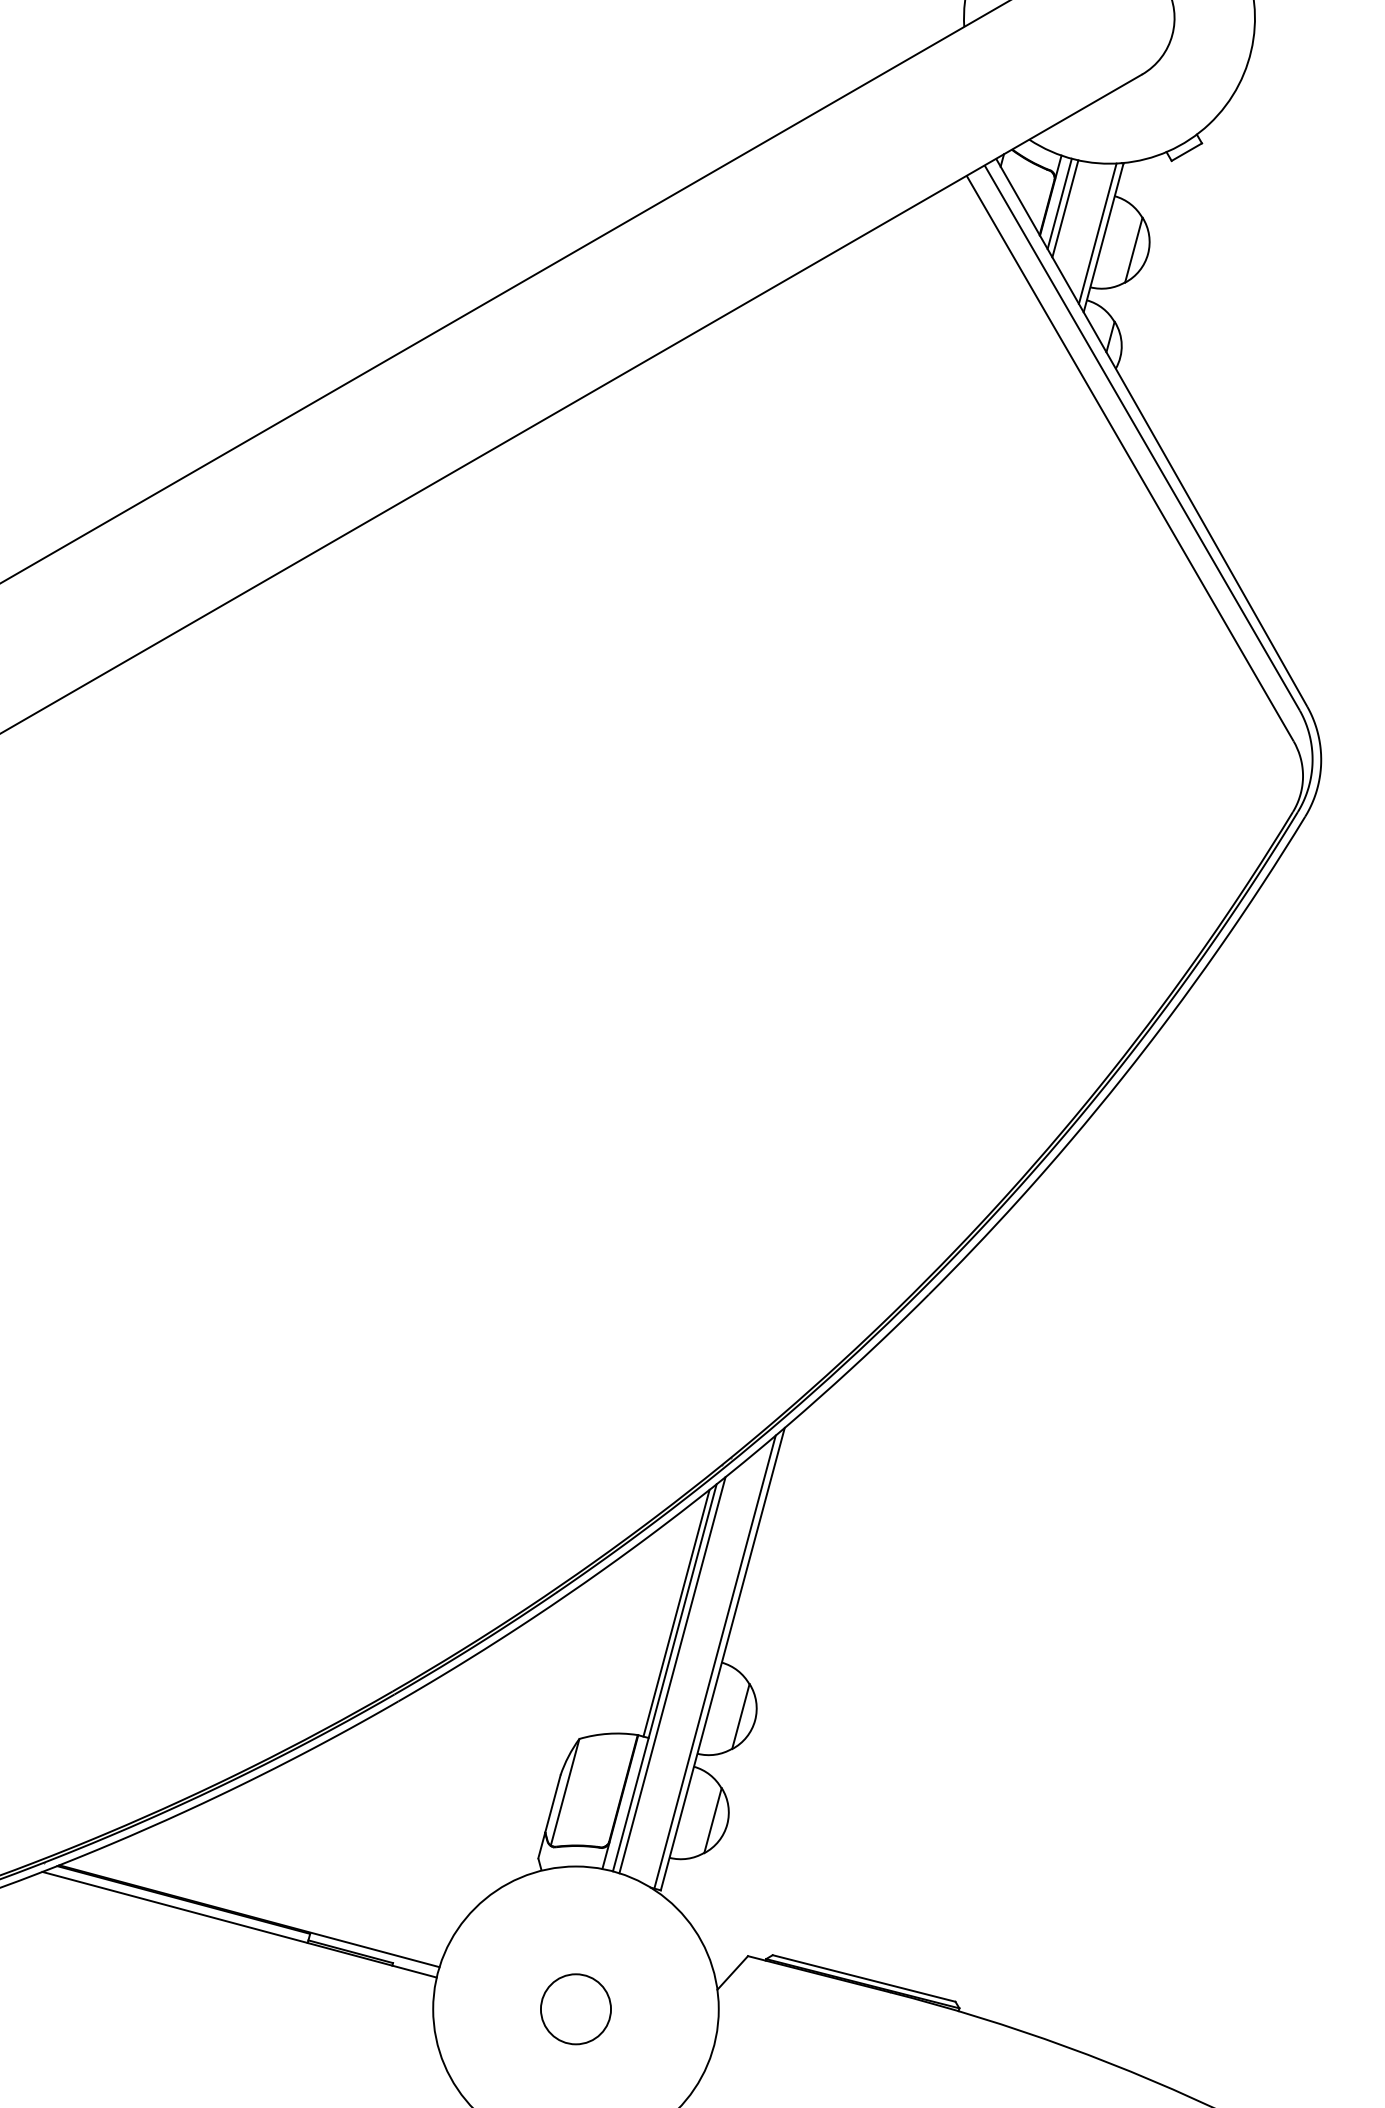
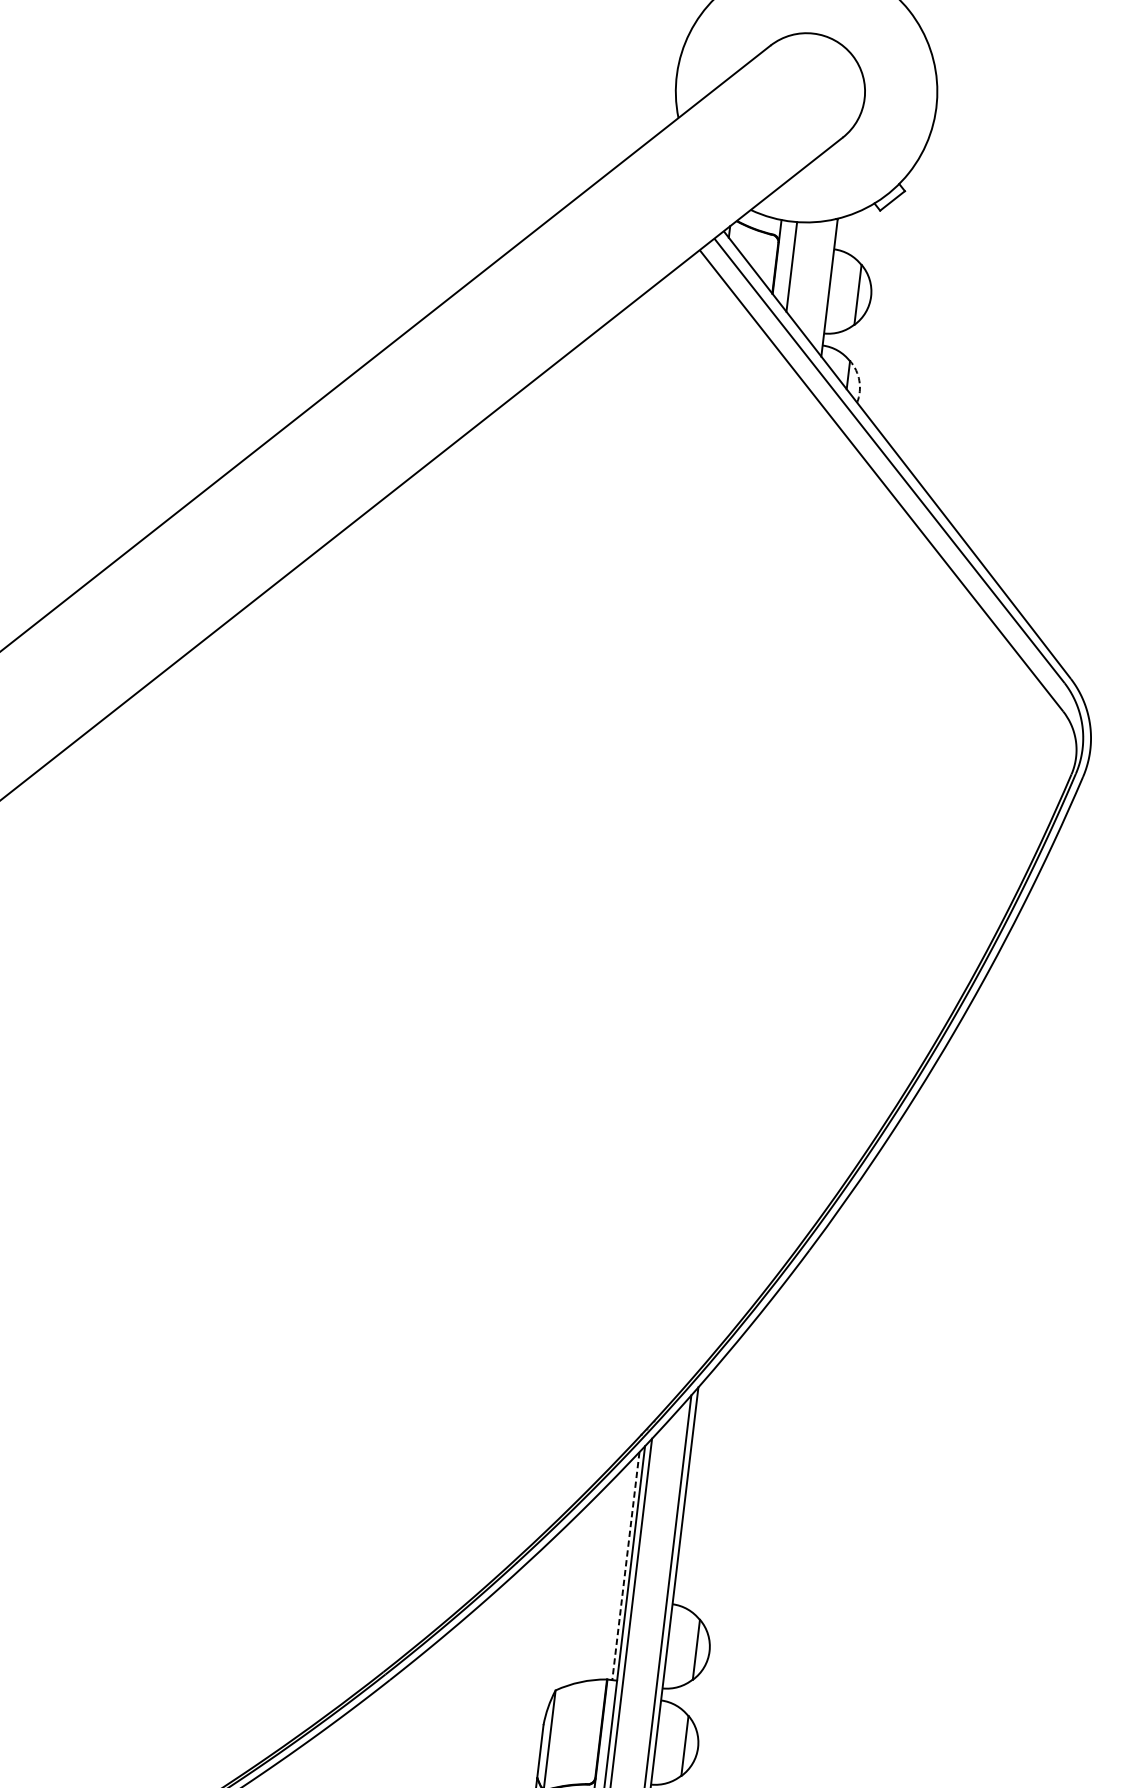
line: (1059, 203) -> (785, 262), removed
line: (1097, 233) -> (823, 284), removed
arc: (1121, 345) -> (859, 381), solid -> dashed
line: (676, 1613) -> (625, 1566), solid -> dashed

